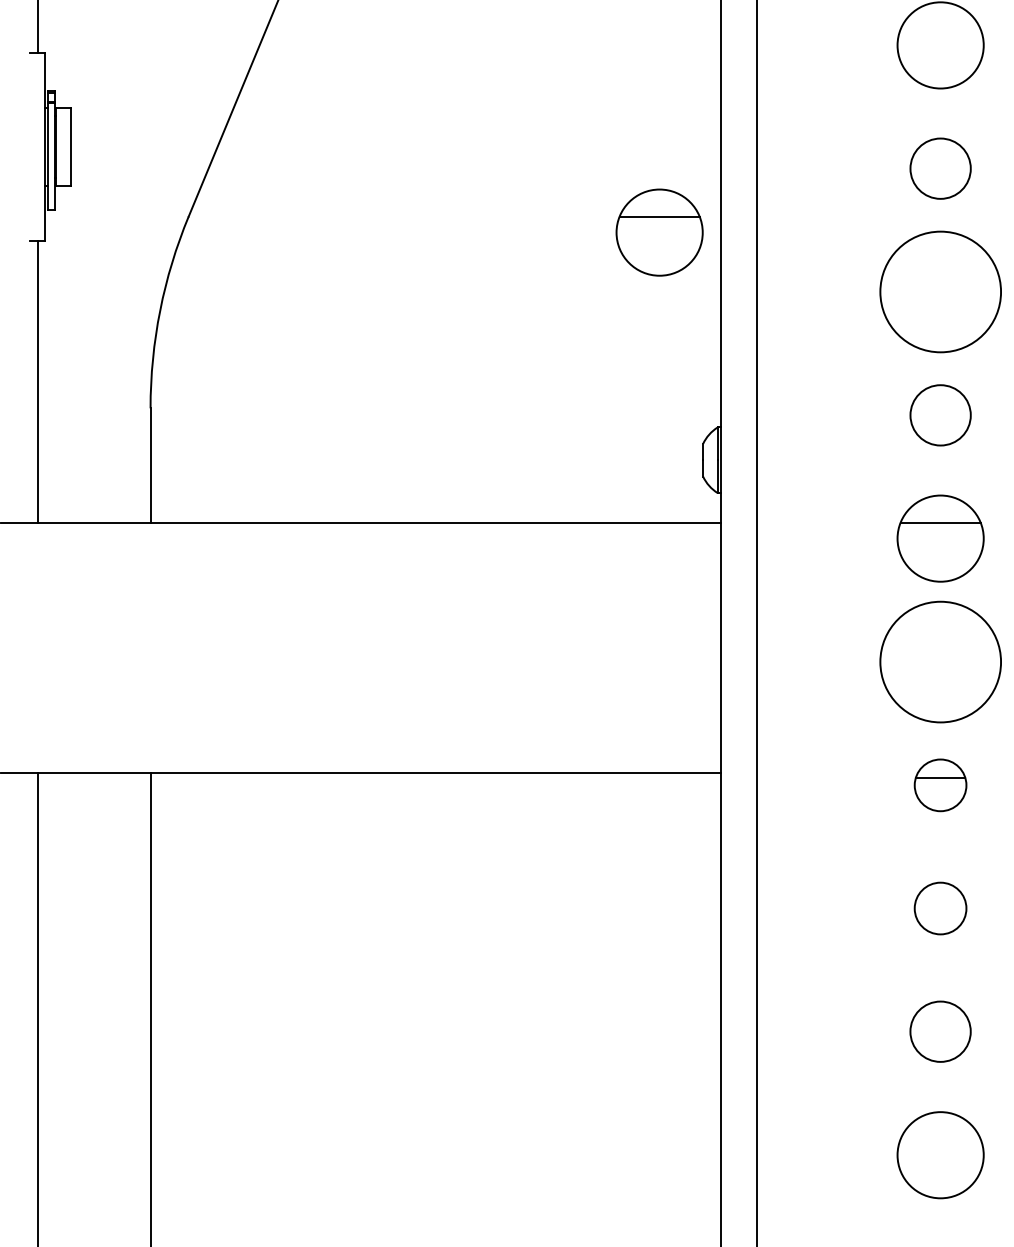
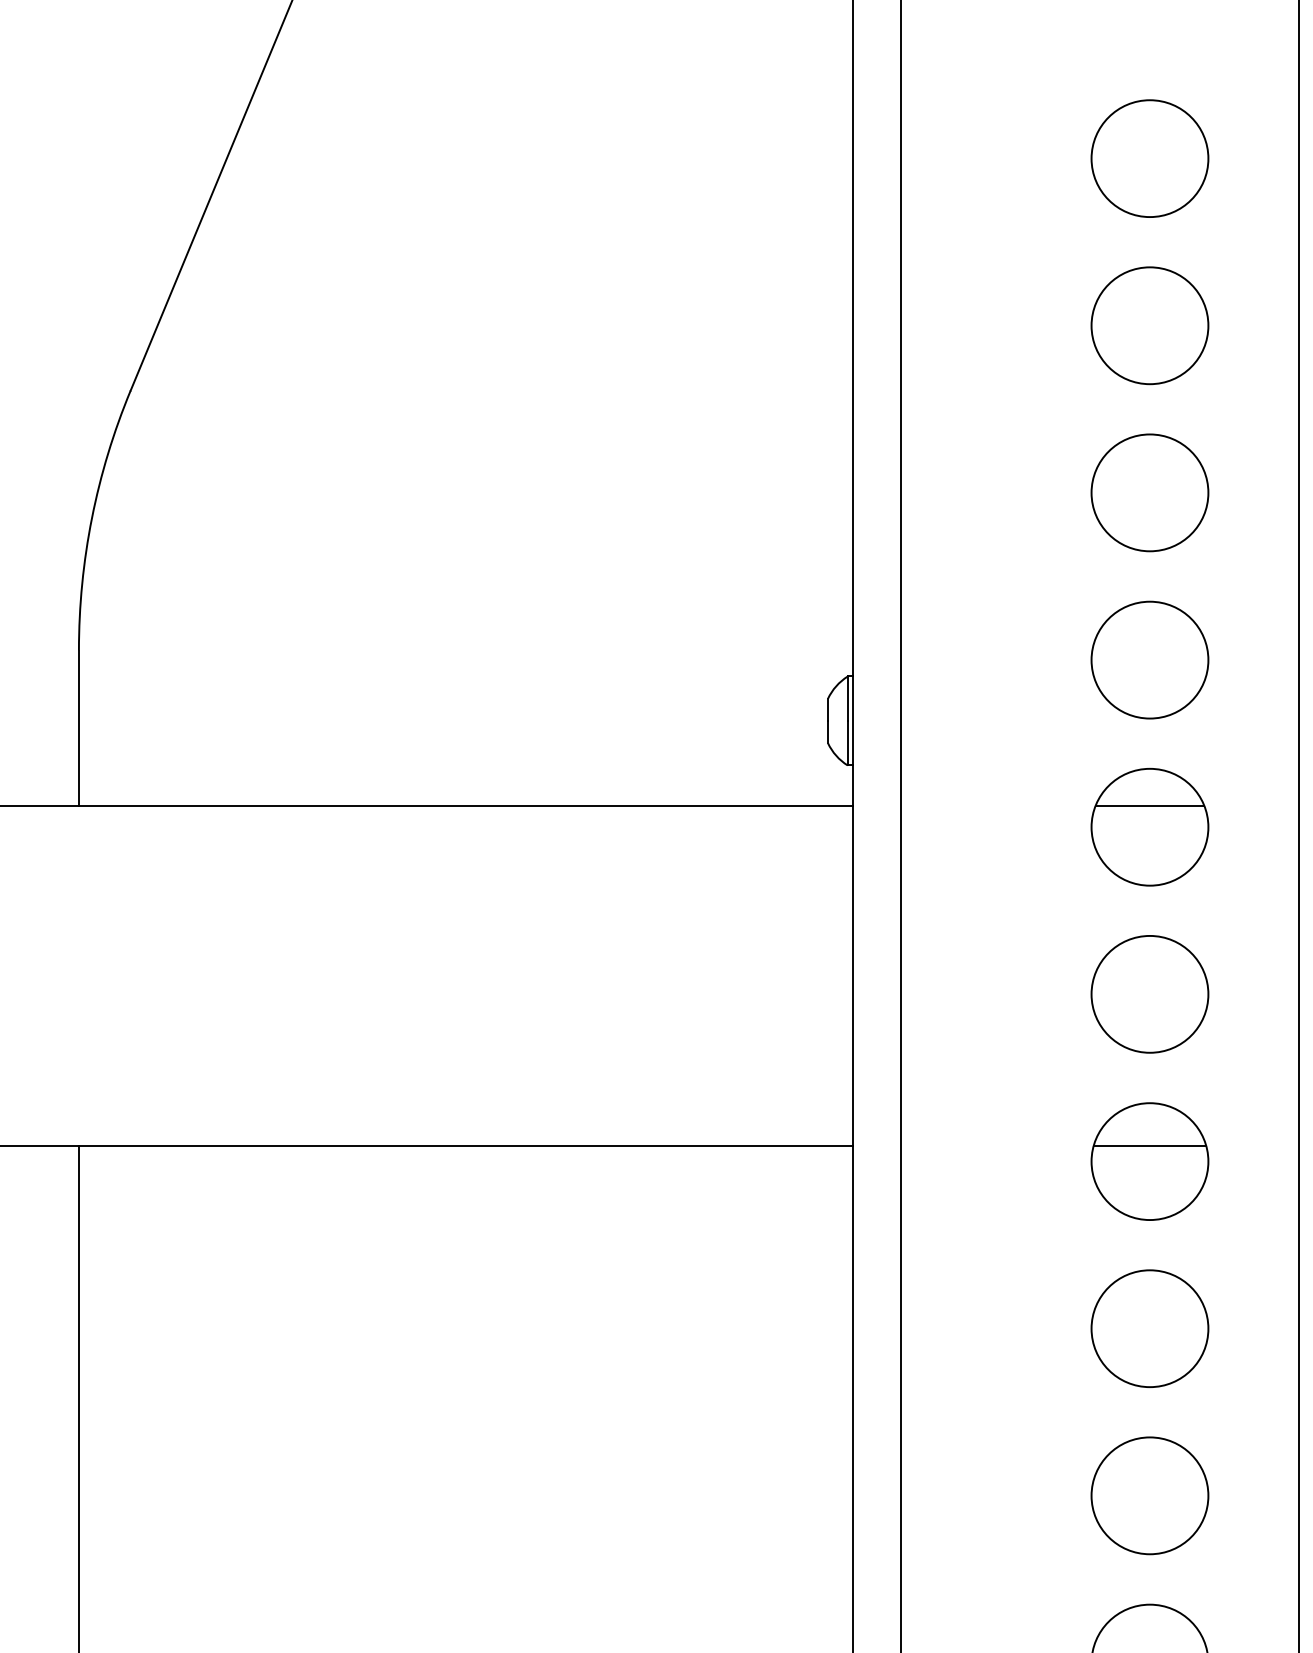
circle: (940, 168) -> (1149, 325), size x1.43
part: (659, 232) -> (768, 412), removed
circle: (940, 291) -> (1149, 492), size x0.71
circle: (940, 415) -> (1149, 660), size x1.43
circle: (940, 661) -> (1149, 993), size x0.71
part: (940, 785) -> (1149, 1161), size x1.67
circle: (940, 908) -> (1149, 1328), size x1.67
circle: (940, 1031) -> (1149, 1495), size x1.43

